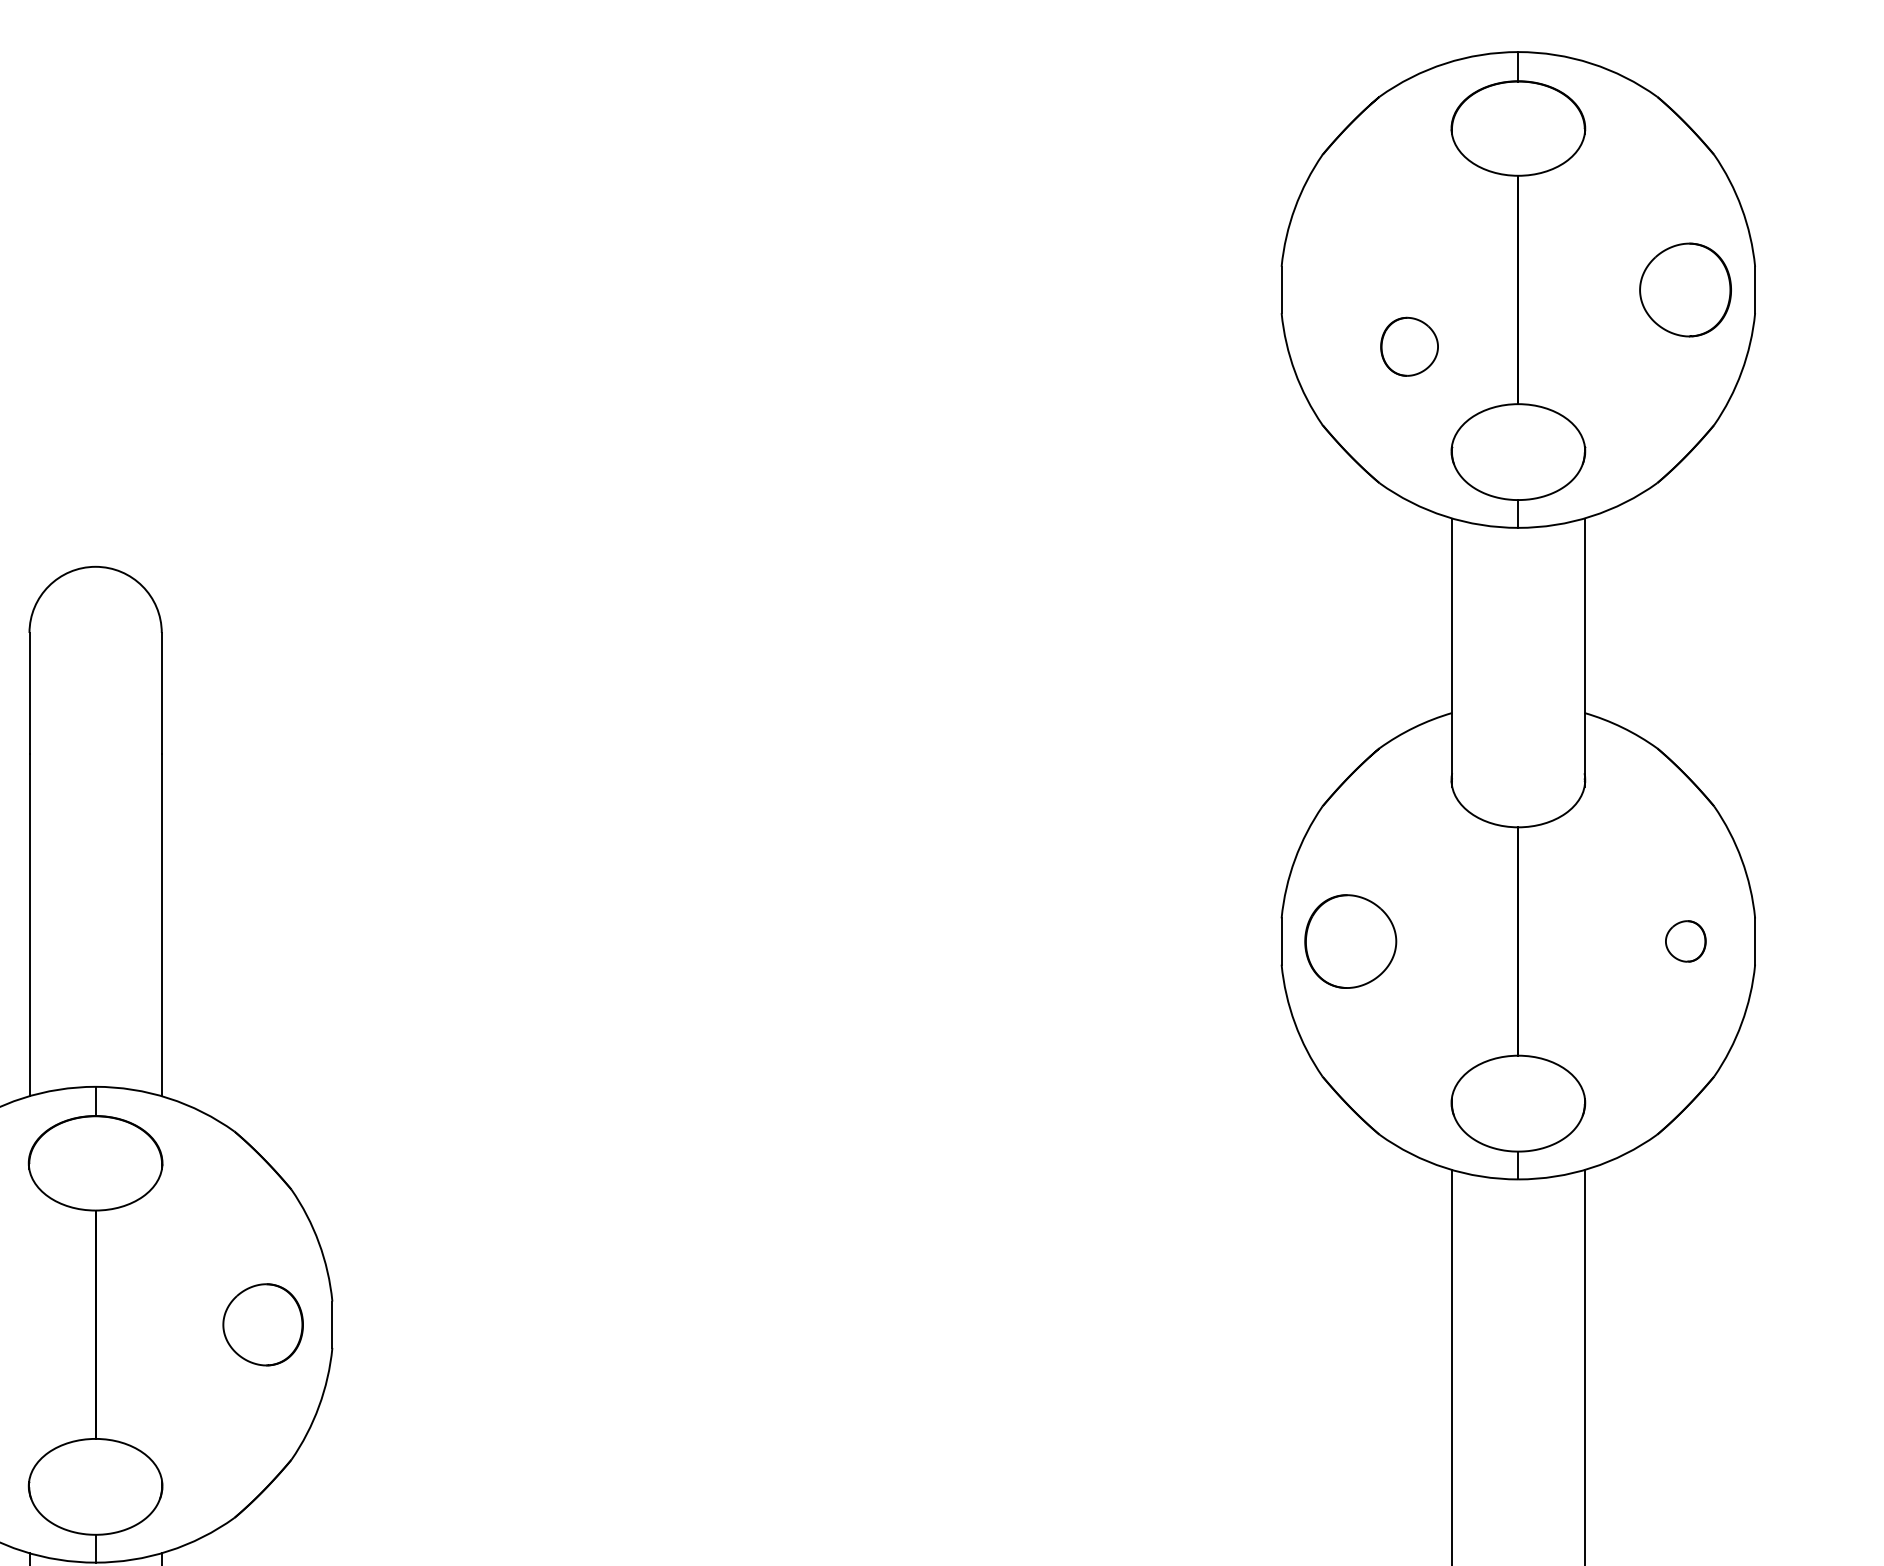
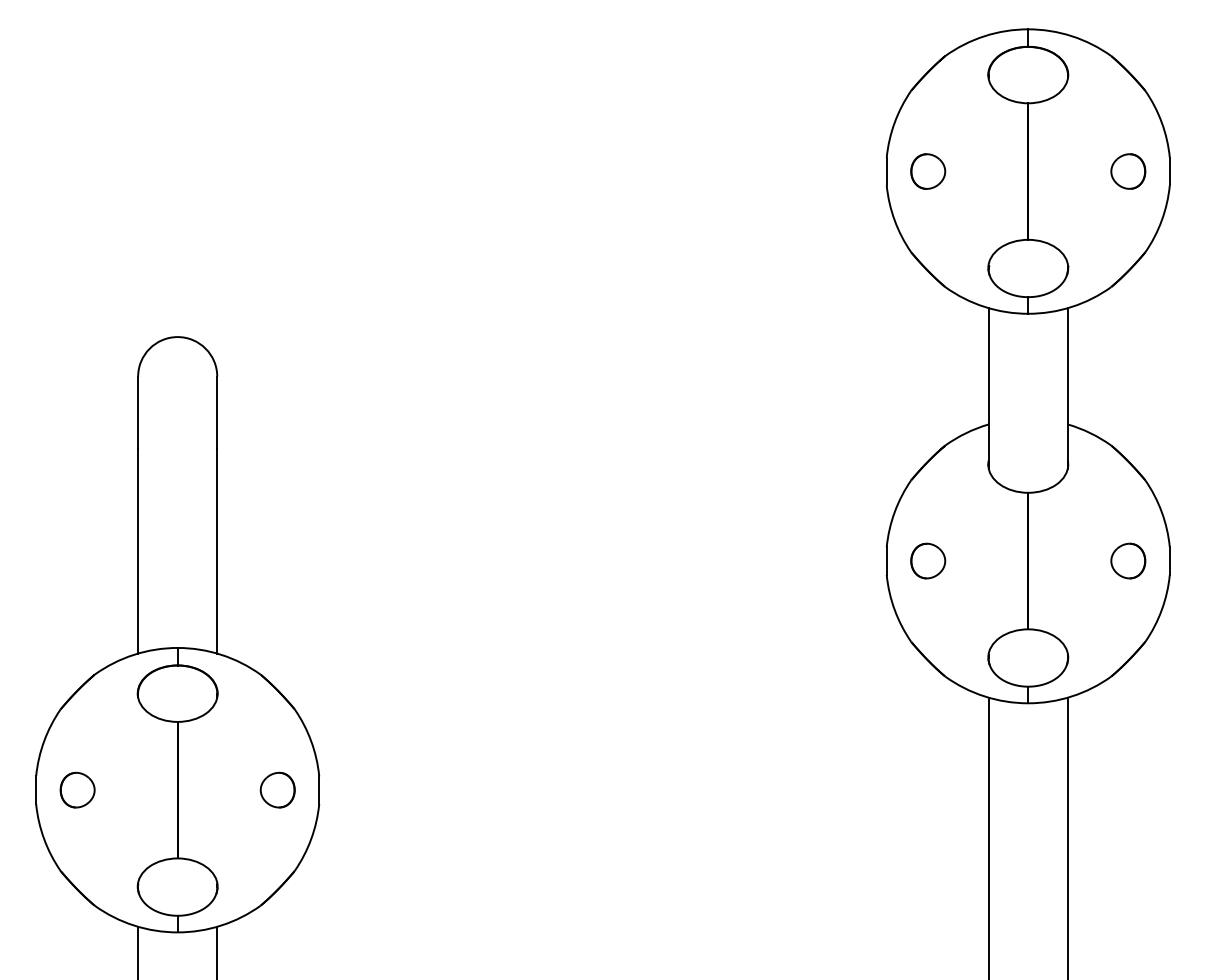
part: (1686, 289) -> (1128, 171), size x0.62
part: (1410, 346) -> (928, 171), moved
part: (1351, 940) -> (928, 560), size x0.62
part: (1686, 940) -> (1128, 560), size x1.43
part: (262, 1323) -> (277, 789), size x0.71

